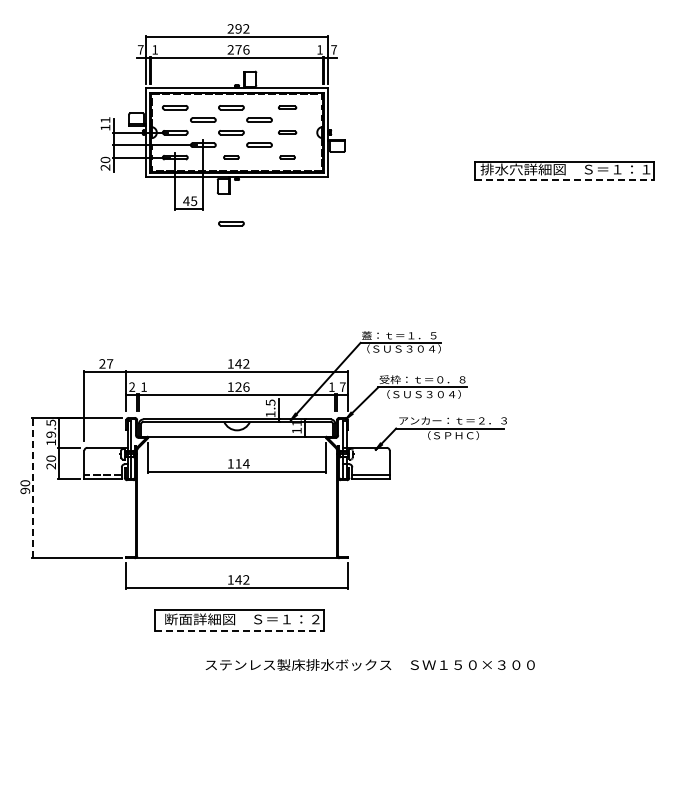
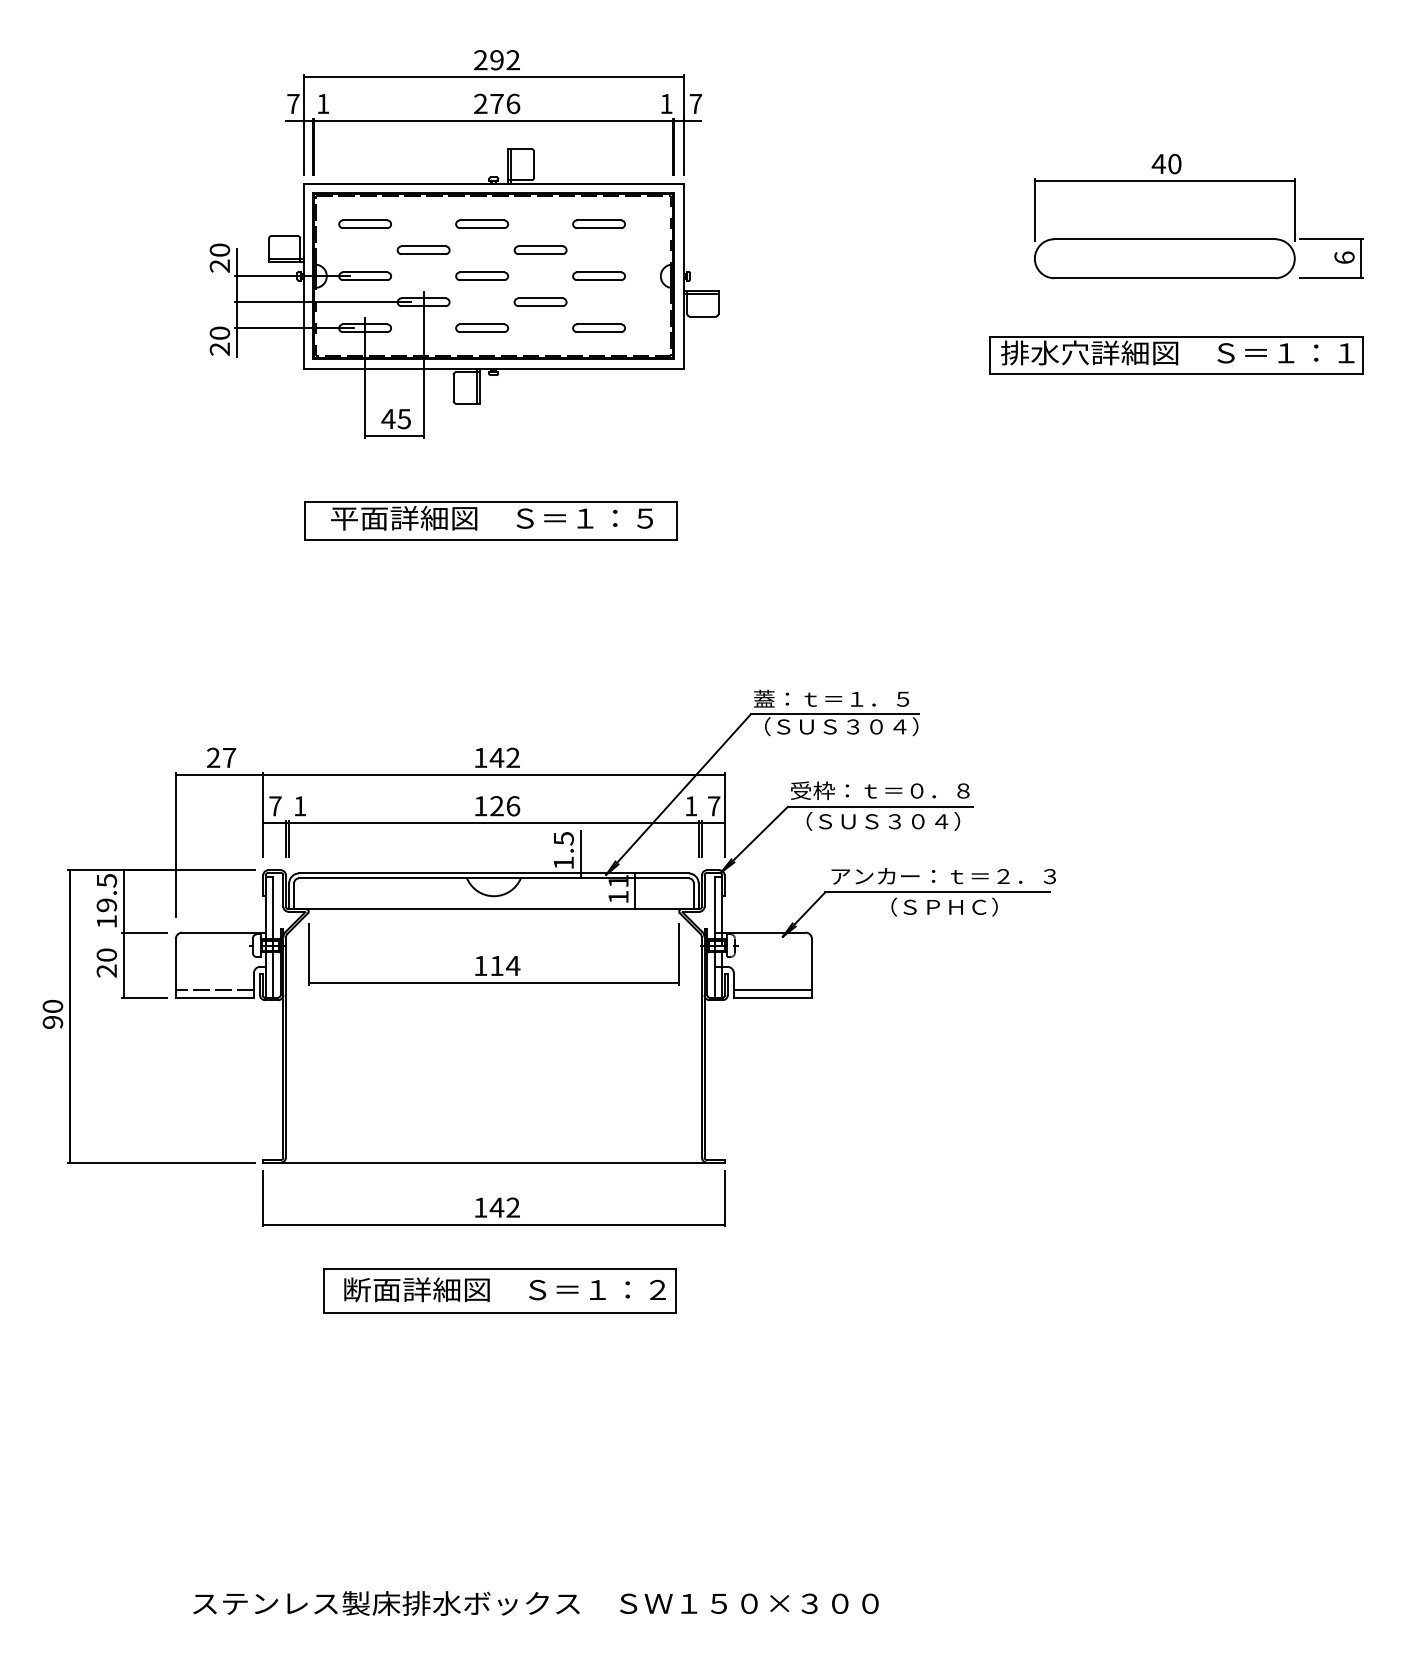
part: (287, 107) -> (598, 223), size x1.43
part: (575, 114) -> (1198, 238), added
text: (105, 123) -> (219, 257), 11 -> 20
part: (287, 132) -> (598, 275), size x1.43
part: (231, 157) -> (482, 328), size x1.67
part: (287, 157) -> (598, 328), size x1.67
line: (565, 179) -> (1177, 373), dashed -> solid
part: (231, 223) -> (482, 465), removed
part: (235, 249) -> (490, 519), added
text: (132, 386) -> (276, 804), 2 -> 7
line: (33, 487) -> (69, 1015), dashed -> solid
line: (240, 630) -> (501, 1312), dashed -> solid
text: (369, 664) -> (534, 1602), moved

